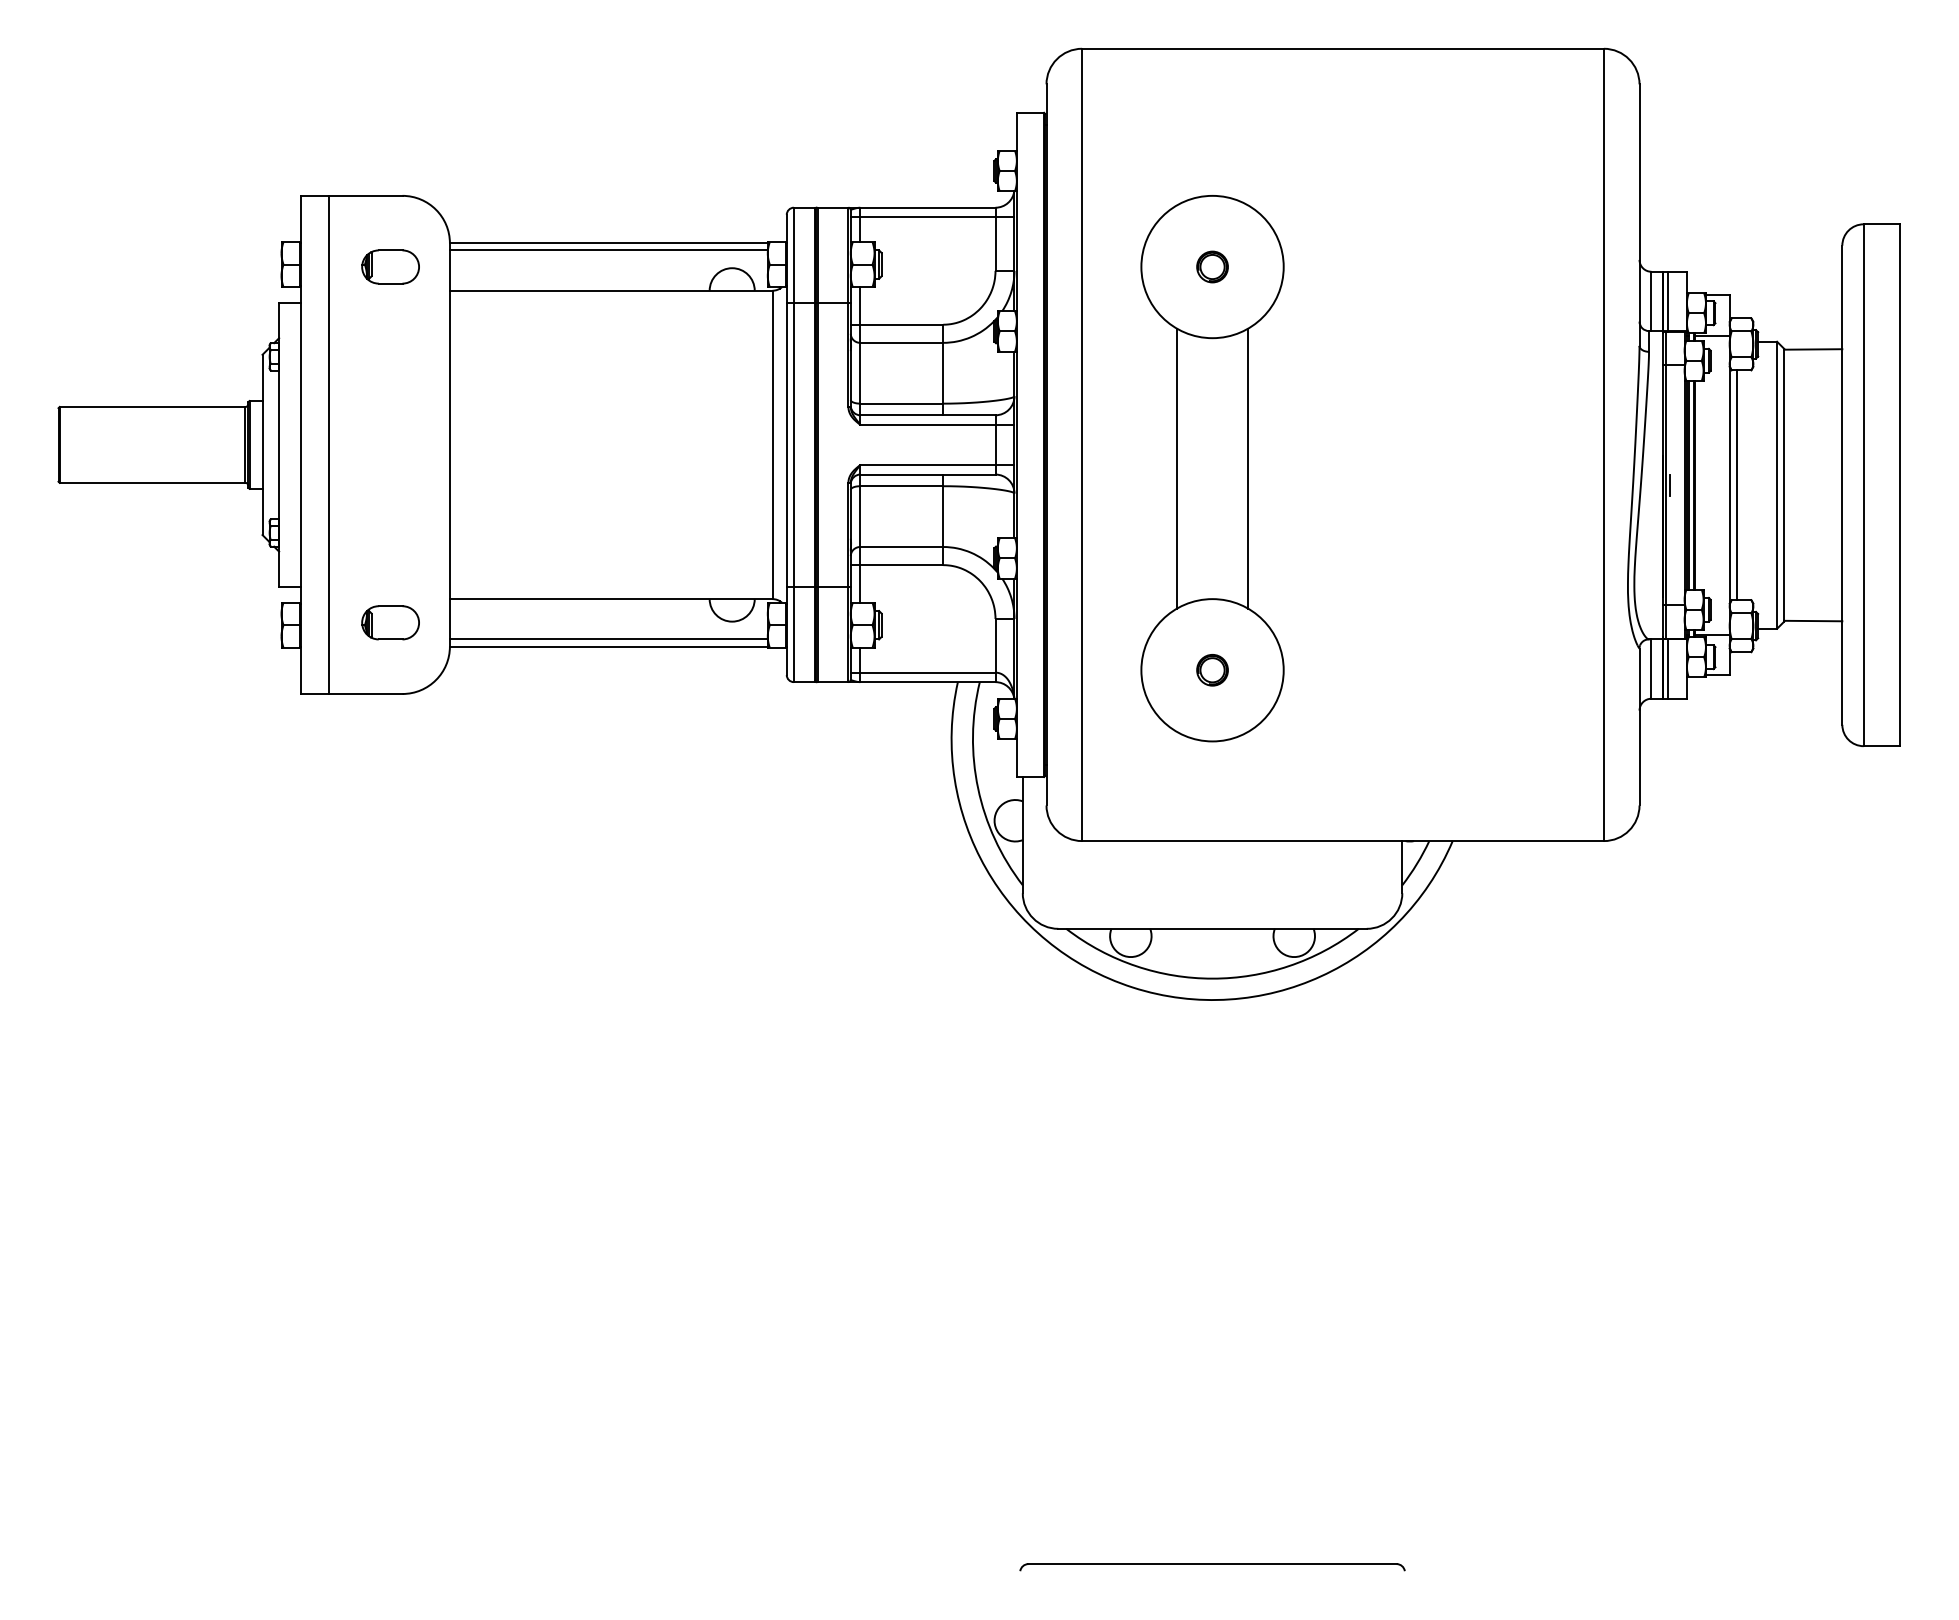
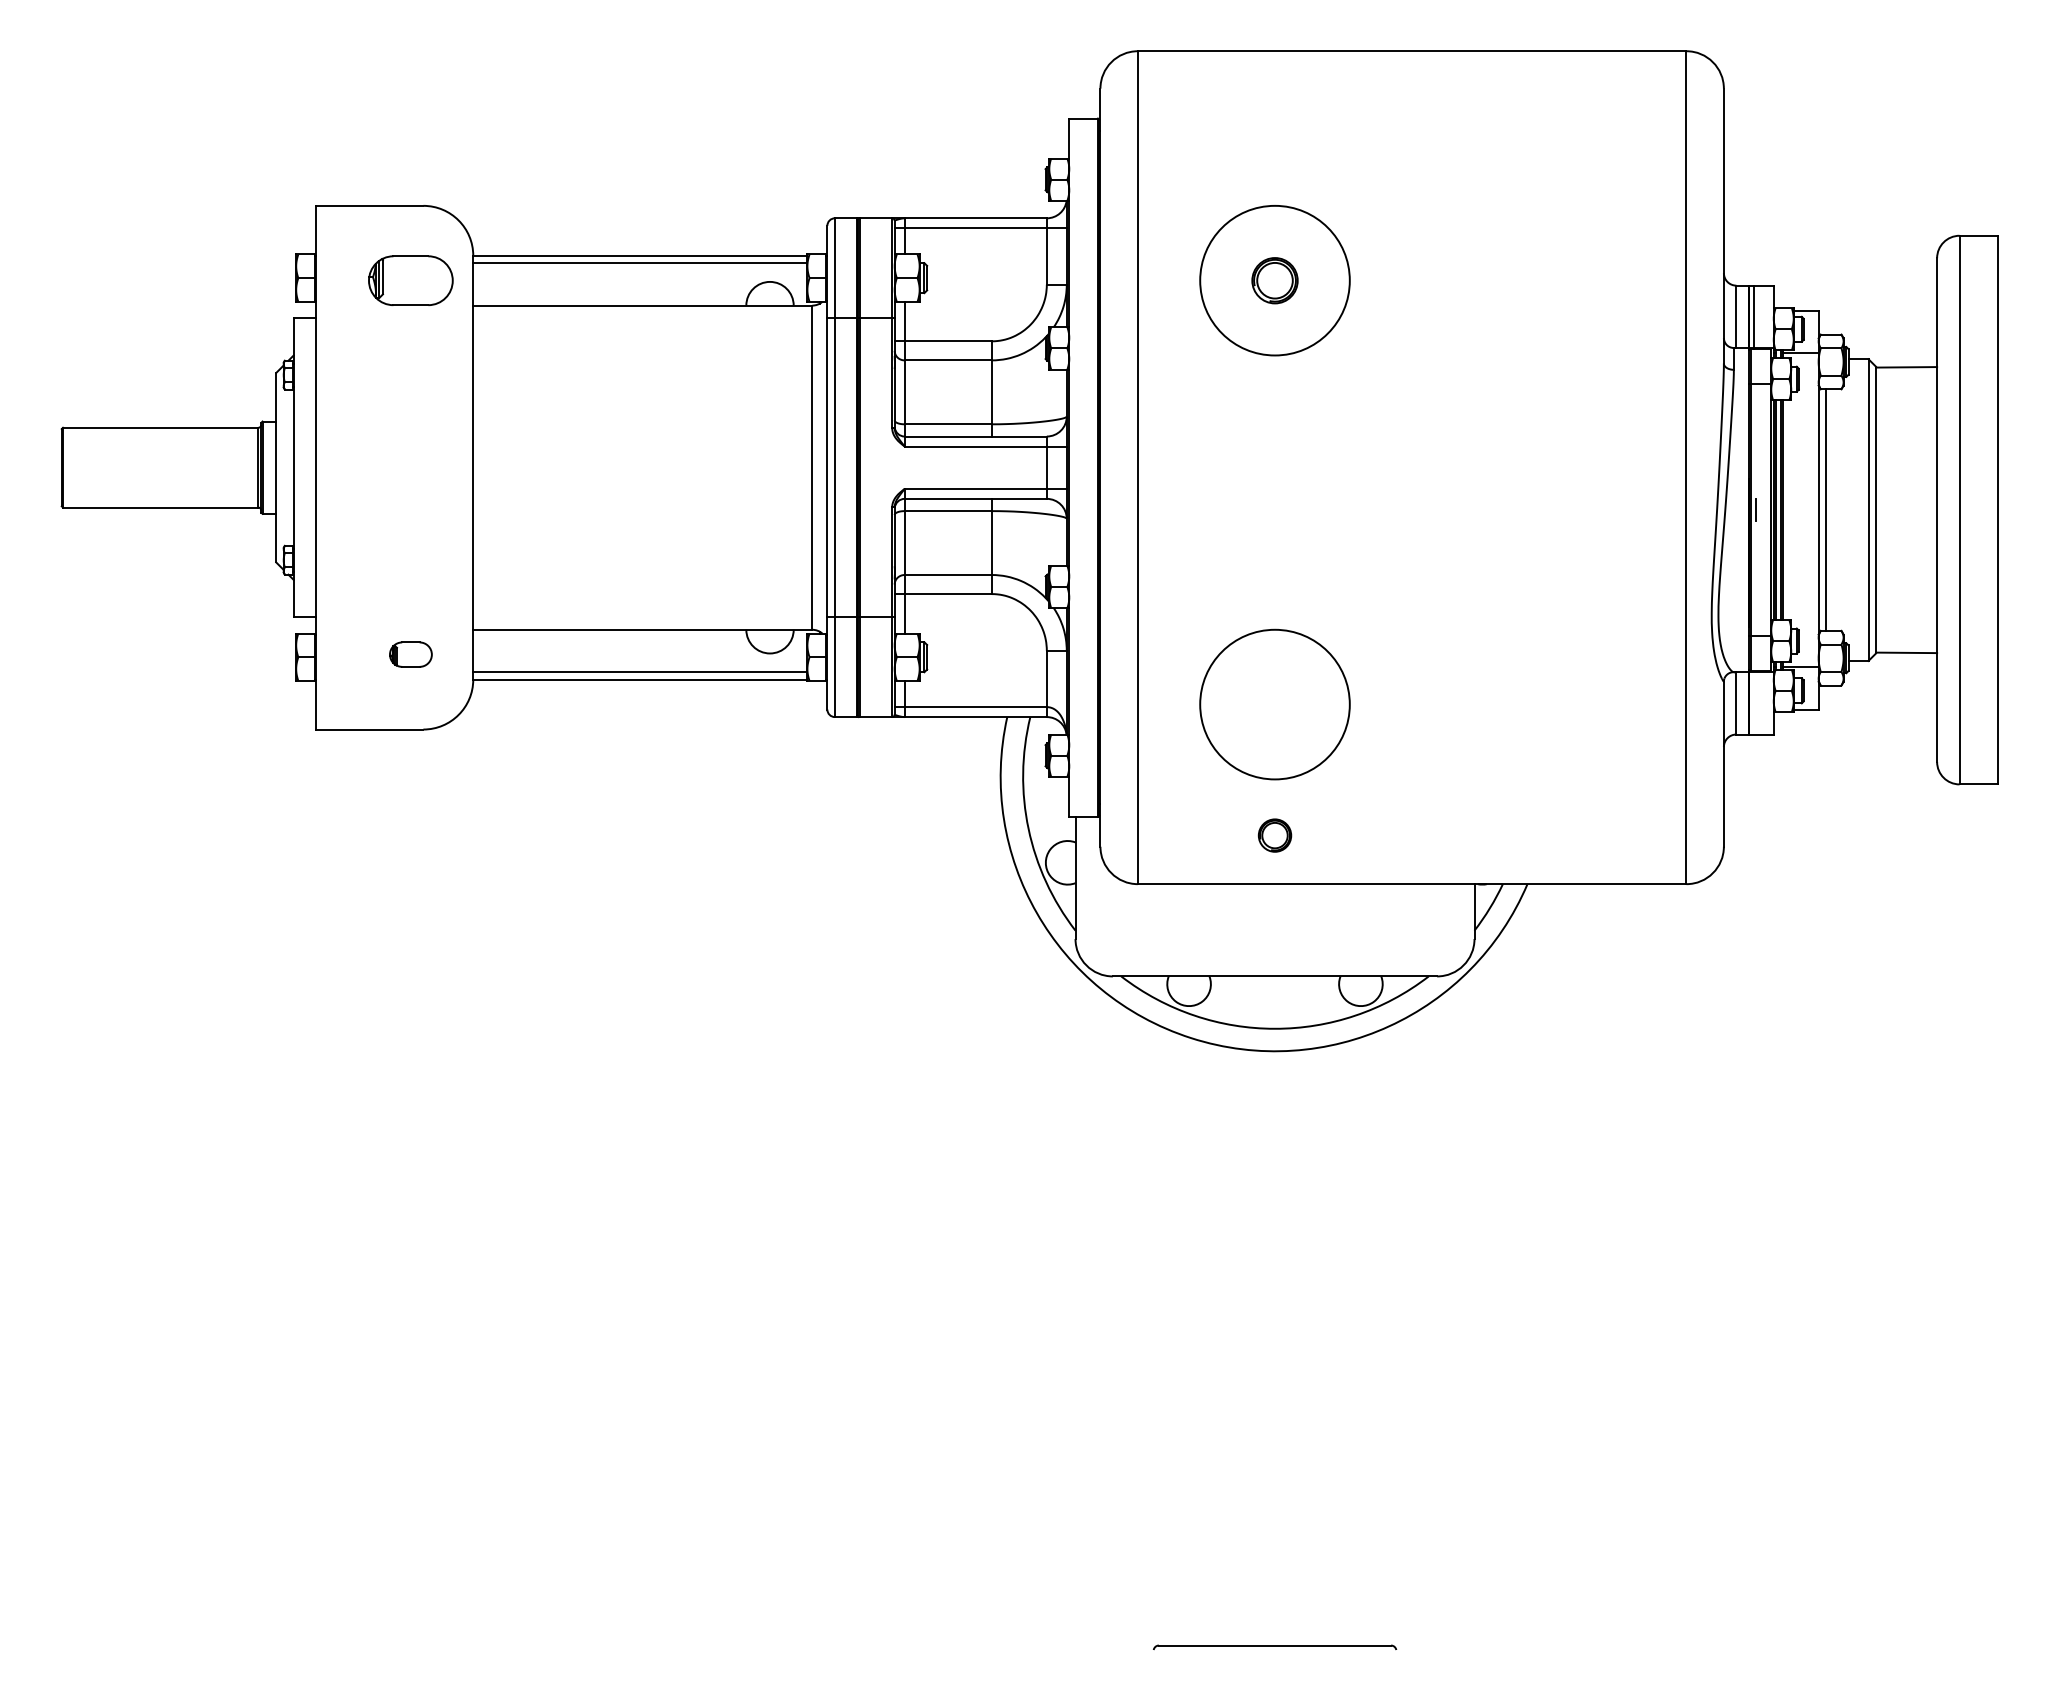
part: (390, 266) -> (410, 280), size x1.4
part: (1212, 266) -> (1274, 280), size x1.4
line: (329, 444) -> (346, 467), removed
line: (1176, 468) -> (1237, 492), removed
line: (1248, 468) -> (1312, 492), removed
part: (390, 622) -> (410, 654), size x0.7
line: (1667, 668) -> (1753, 702), removed
part: (1212, 670) -> (1274, 835), moved
part: (1212, 1567) -> (1274, 1647), size x0.6

